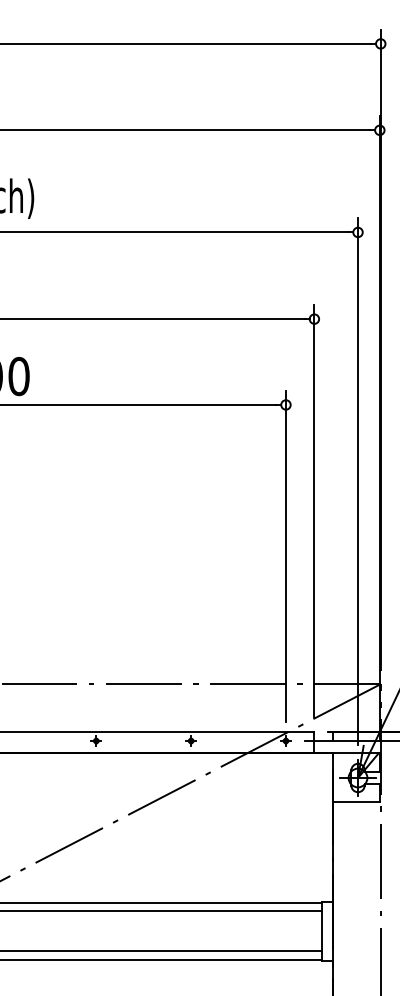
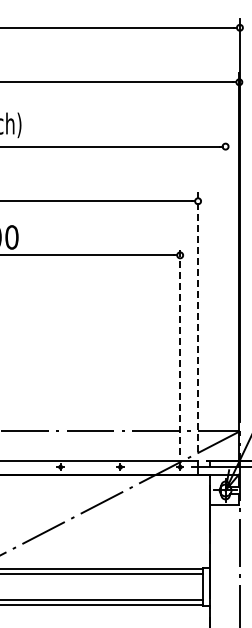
line: (357, 481) -> (225, 303), removed
line: (315, 511) -> (198, 322), solid -> dashed
line: (286, 555) -> (180, 350), solid -> dashed

